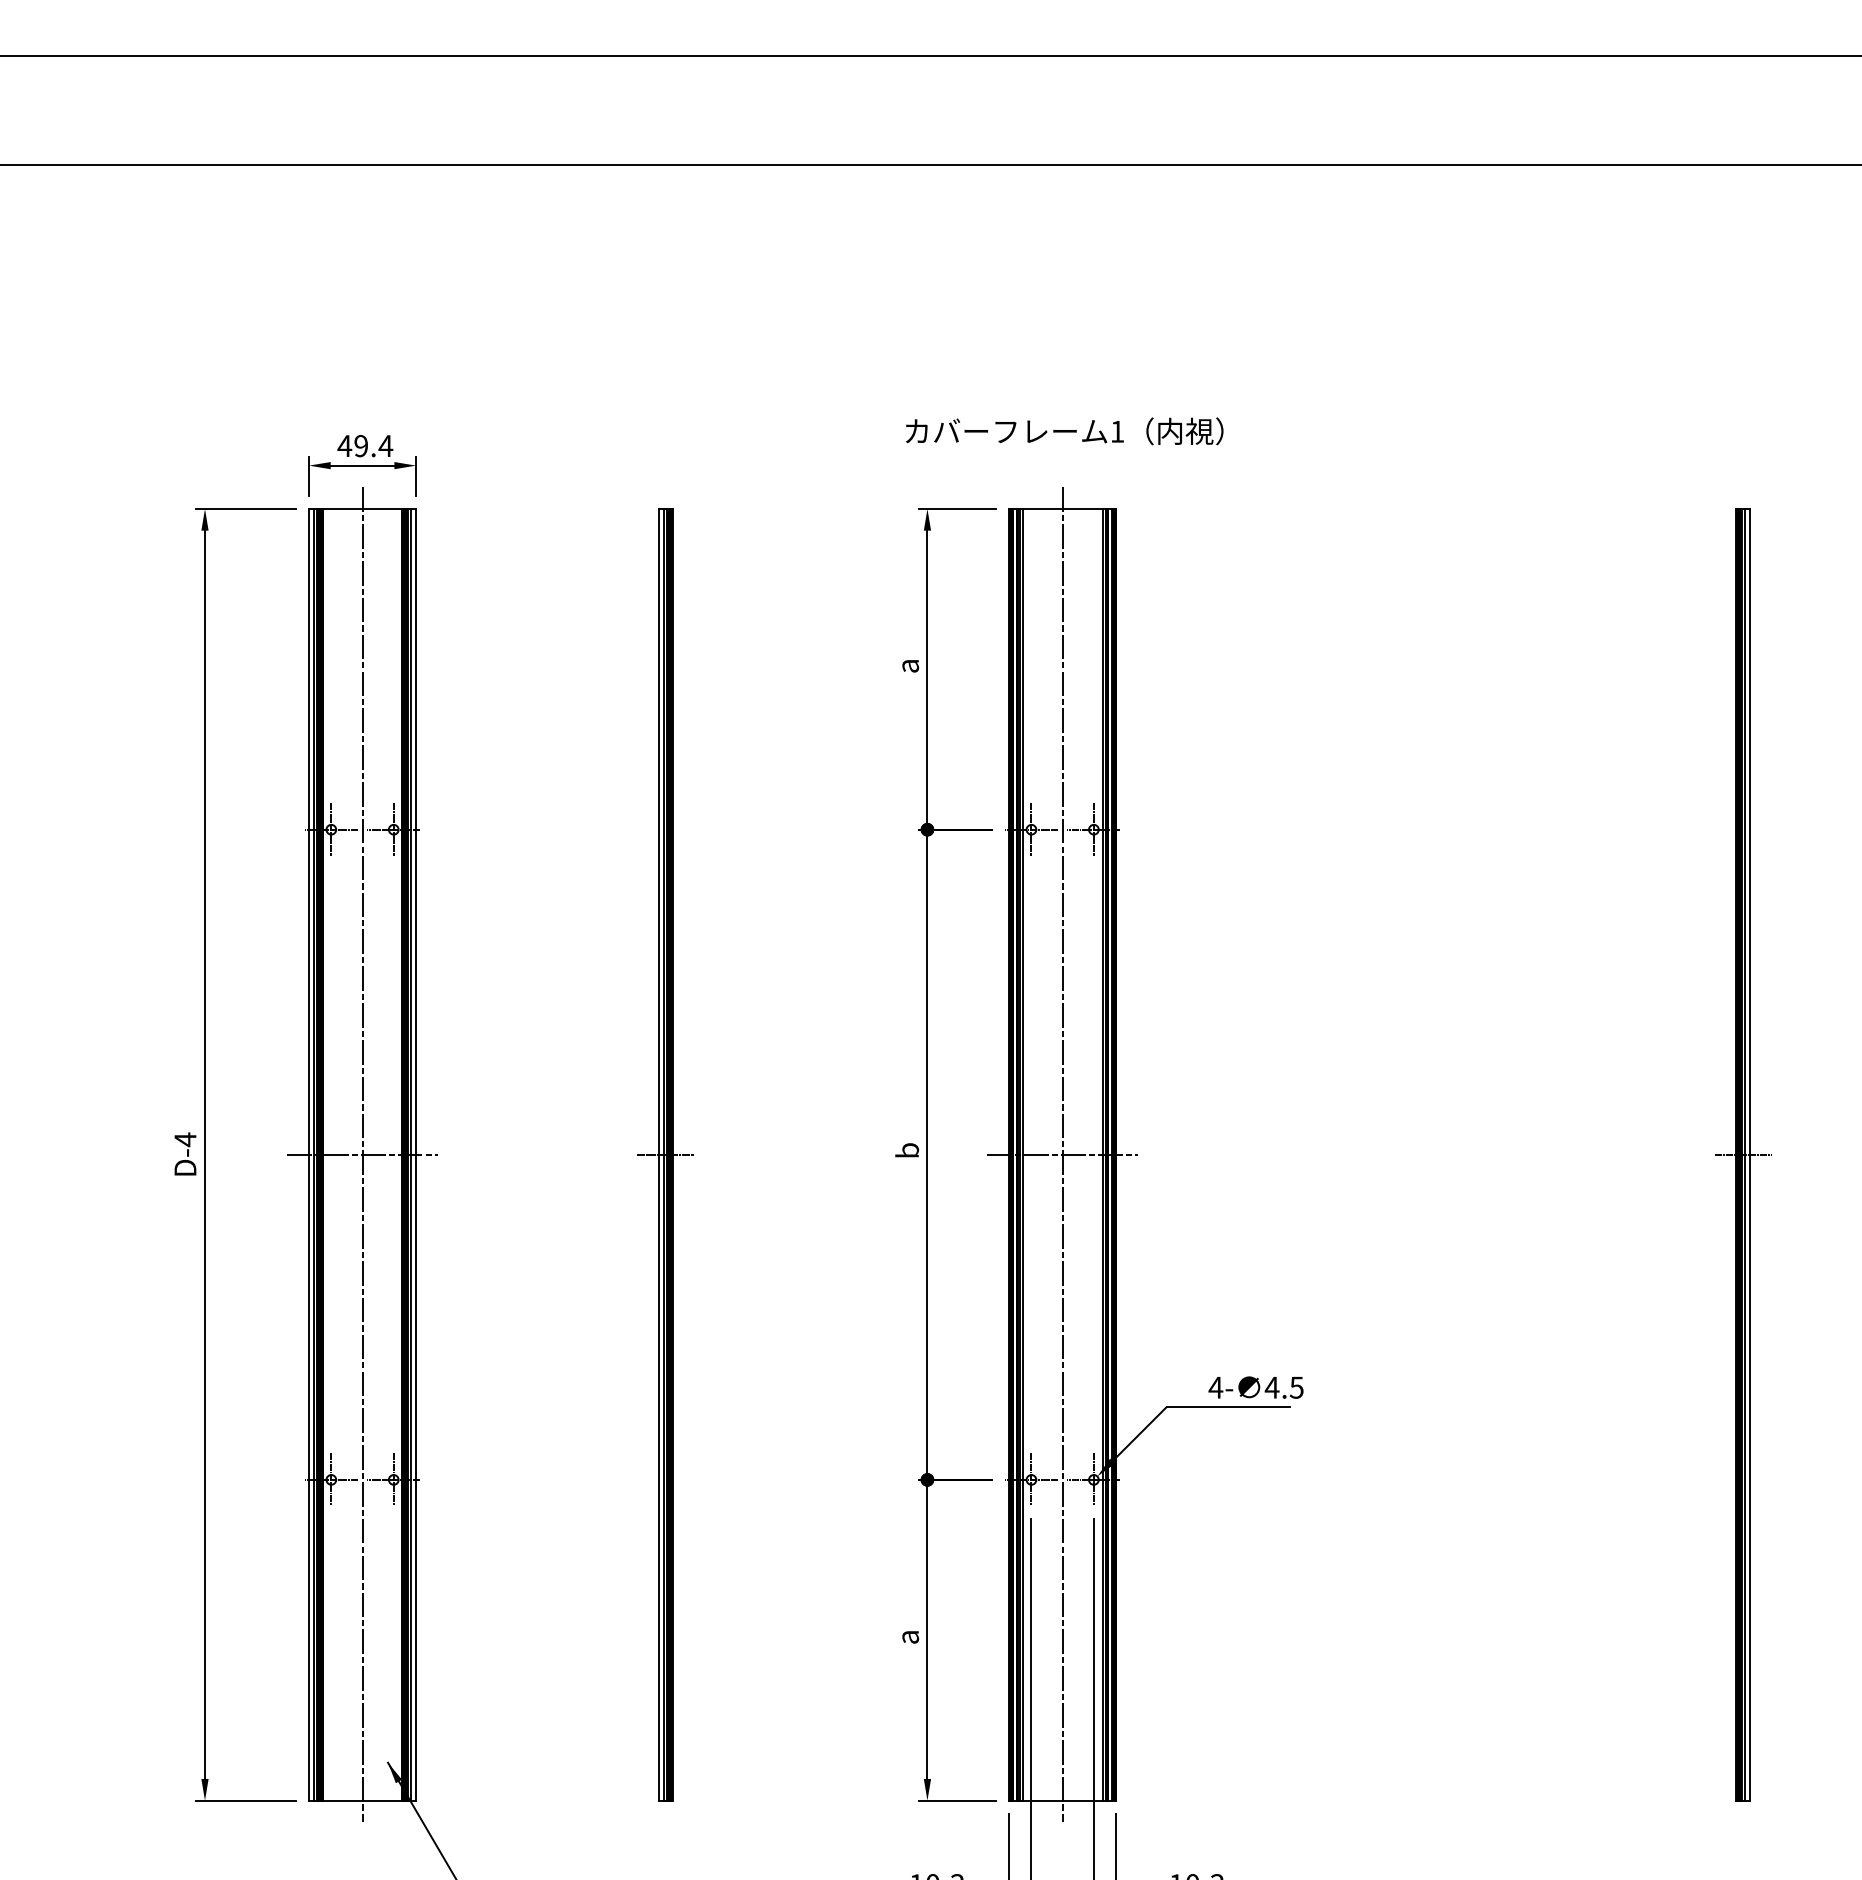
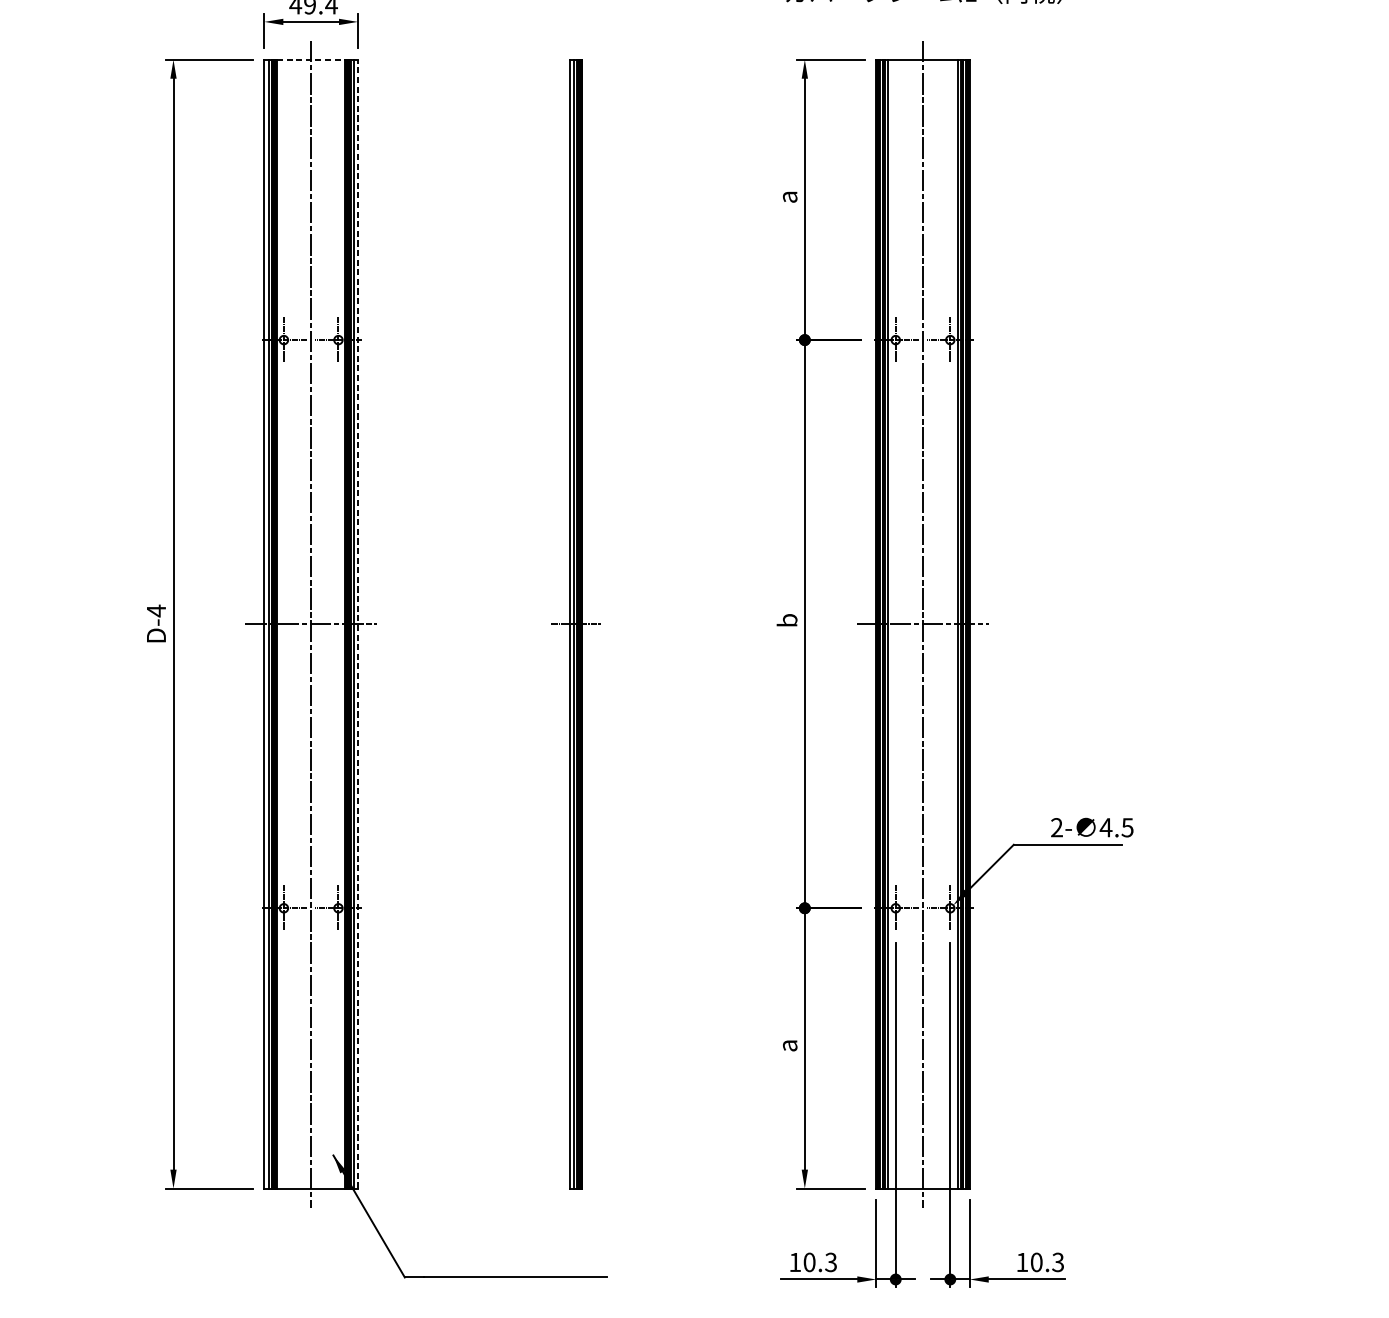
line: (363, 508) -> (312, 59), solid -> dashed
line: (416, 1154) -> (358, 623), solid -> dashed
text: (1215, 1387) -> (1056, 827), 4- -> 2-

